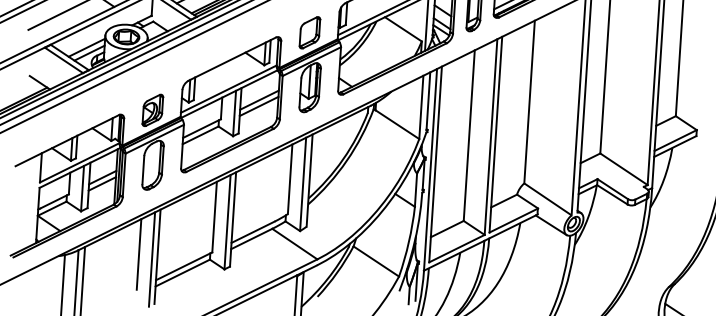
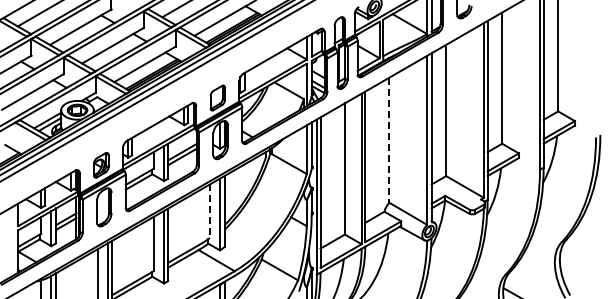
line: (529, 102) -> (389, 140), solid -> dashed
line: (289, 179) -> (209, 211), solid -> dashed

